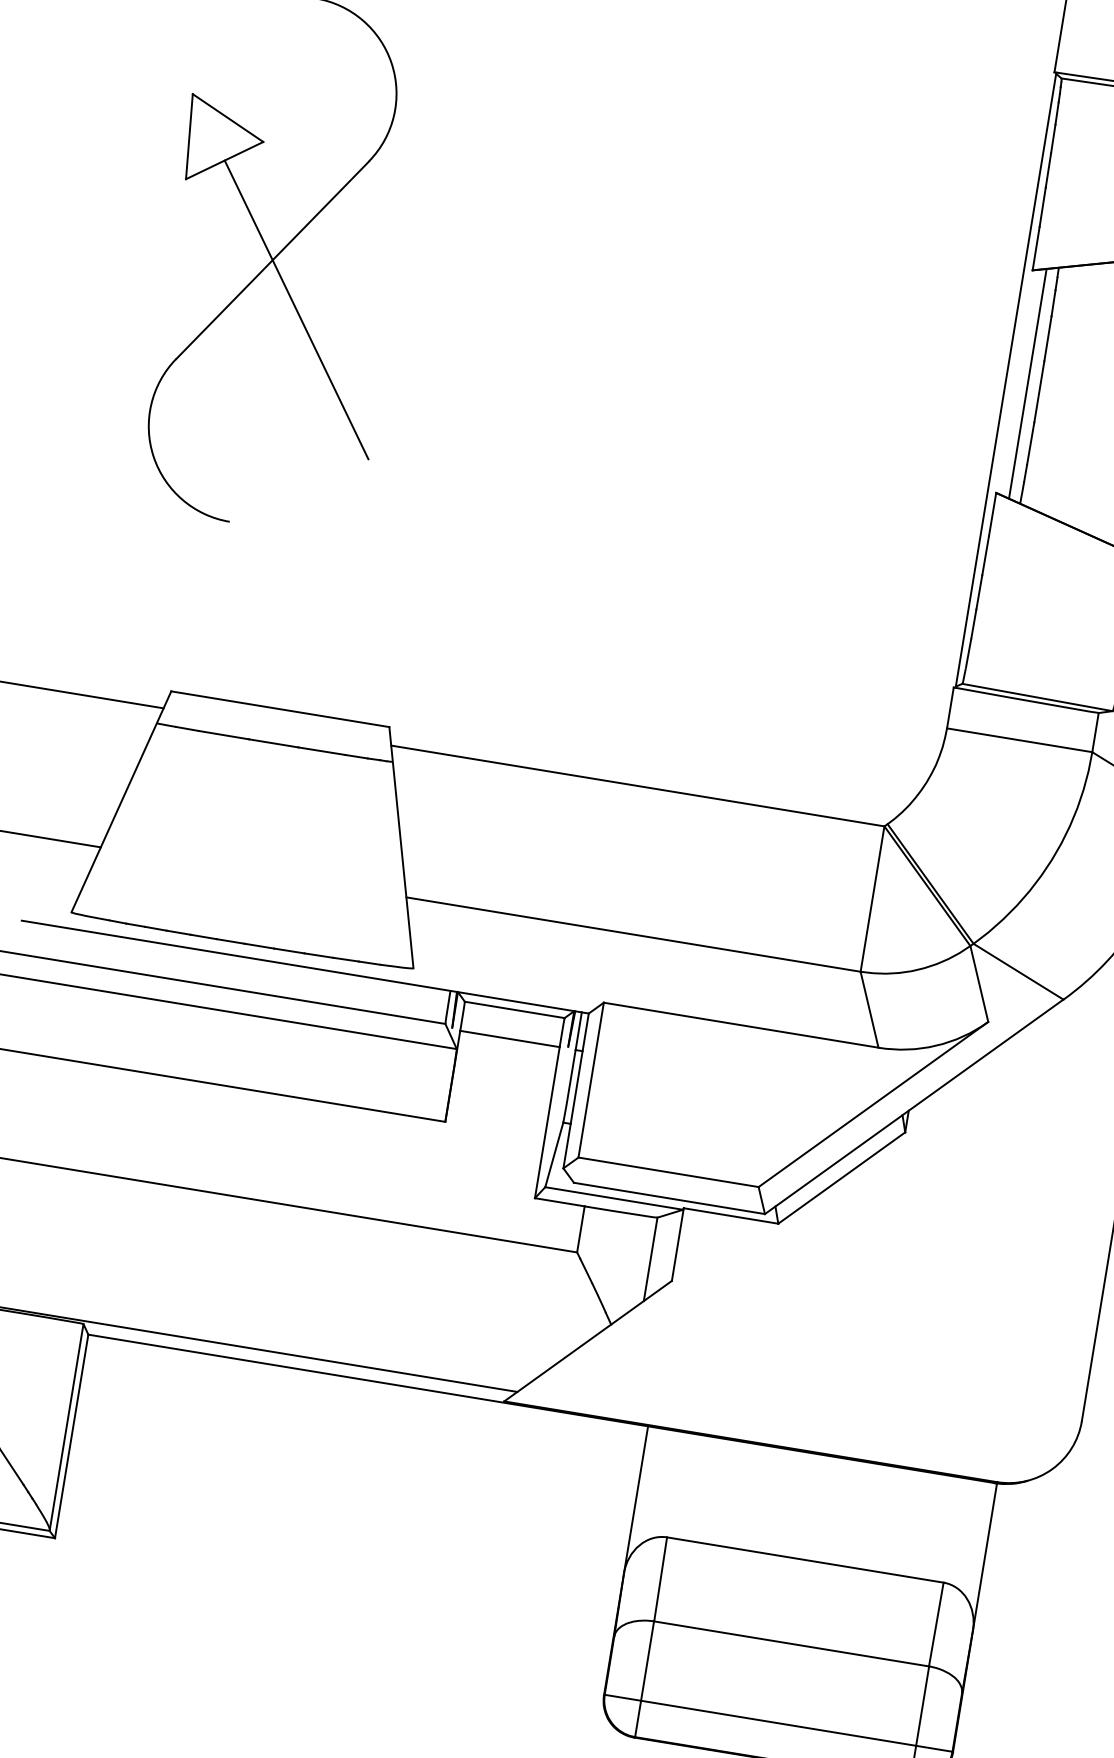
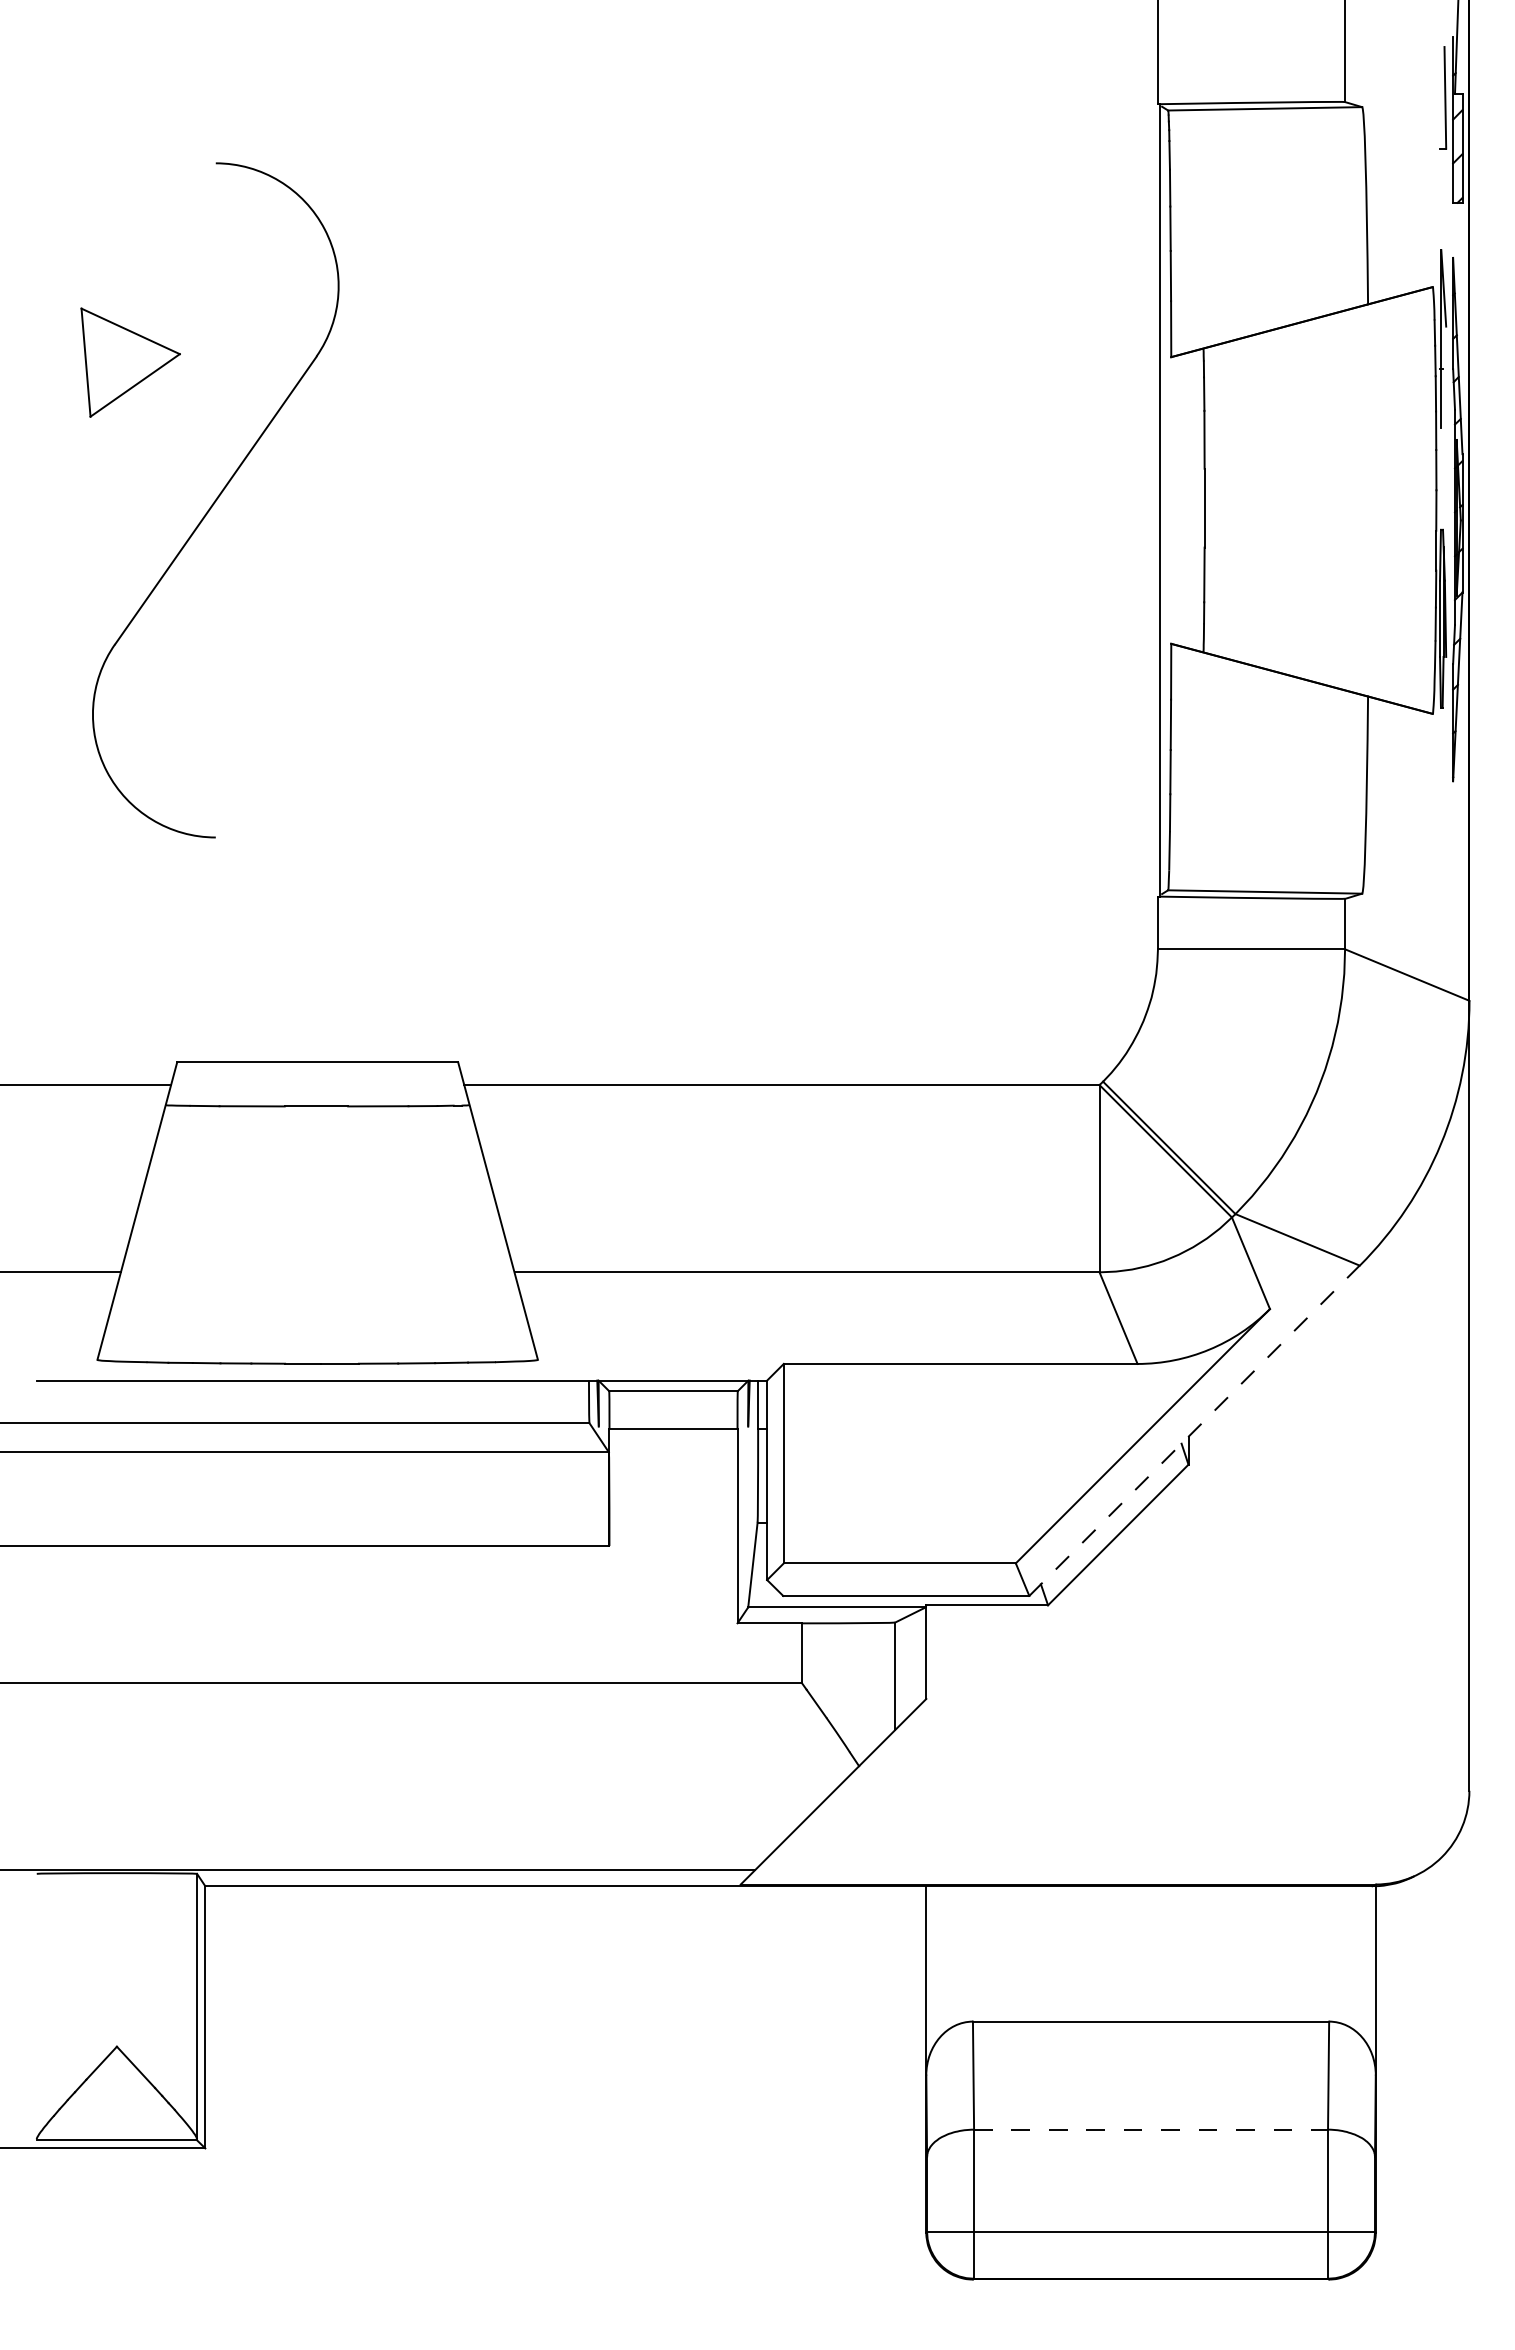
line: (296, 309) -> (255, 557), removed
line: (1027, 383) -> (1188, 500), removed
line: (914, 1106) -> (1194, 1430), solid -> dashed
line: (791, 1643) -> (1151, 2129), solid -> dashed

